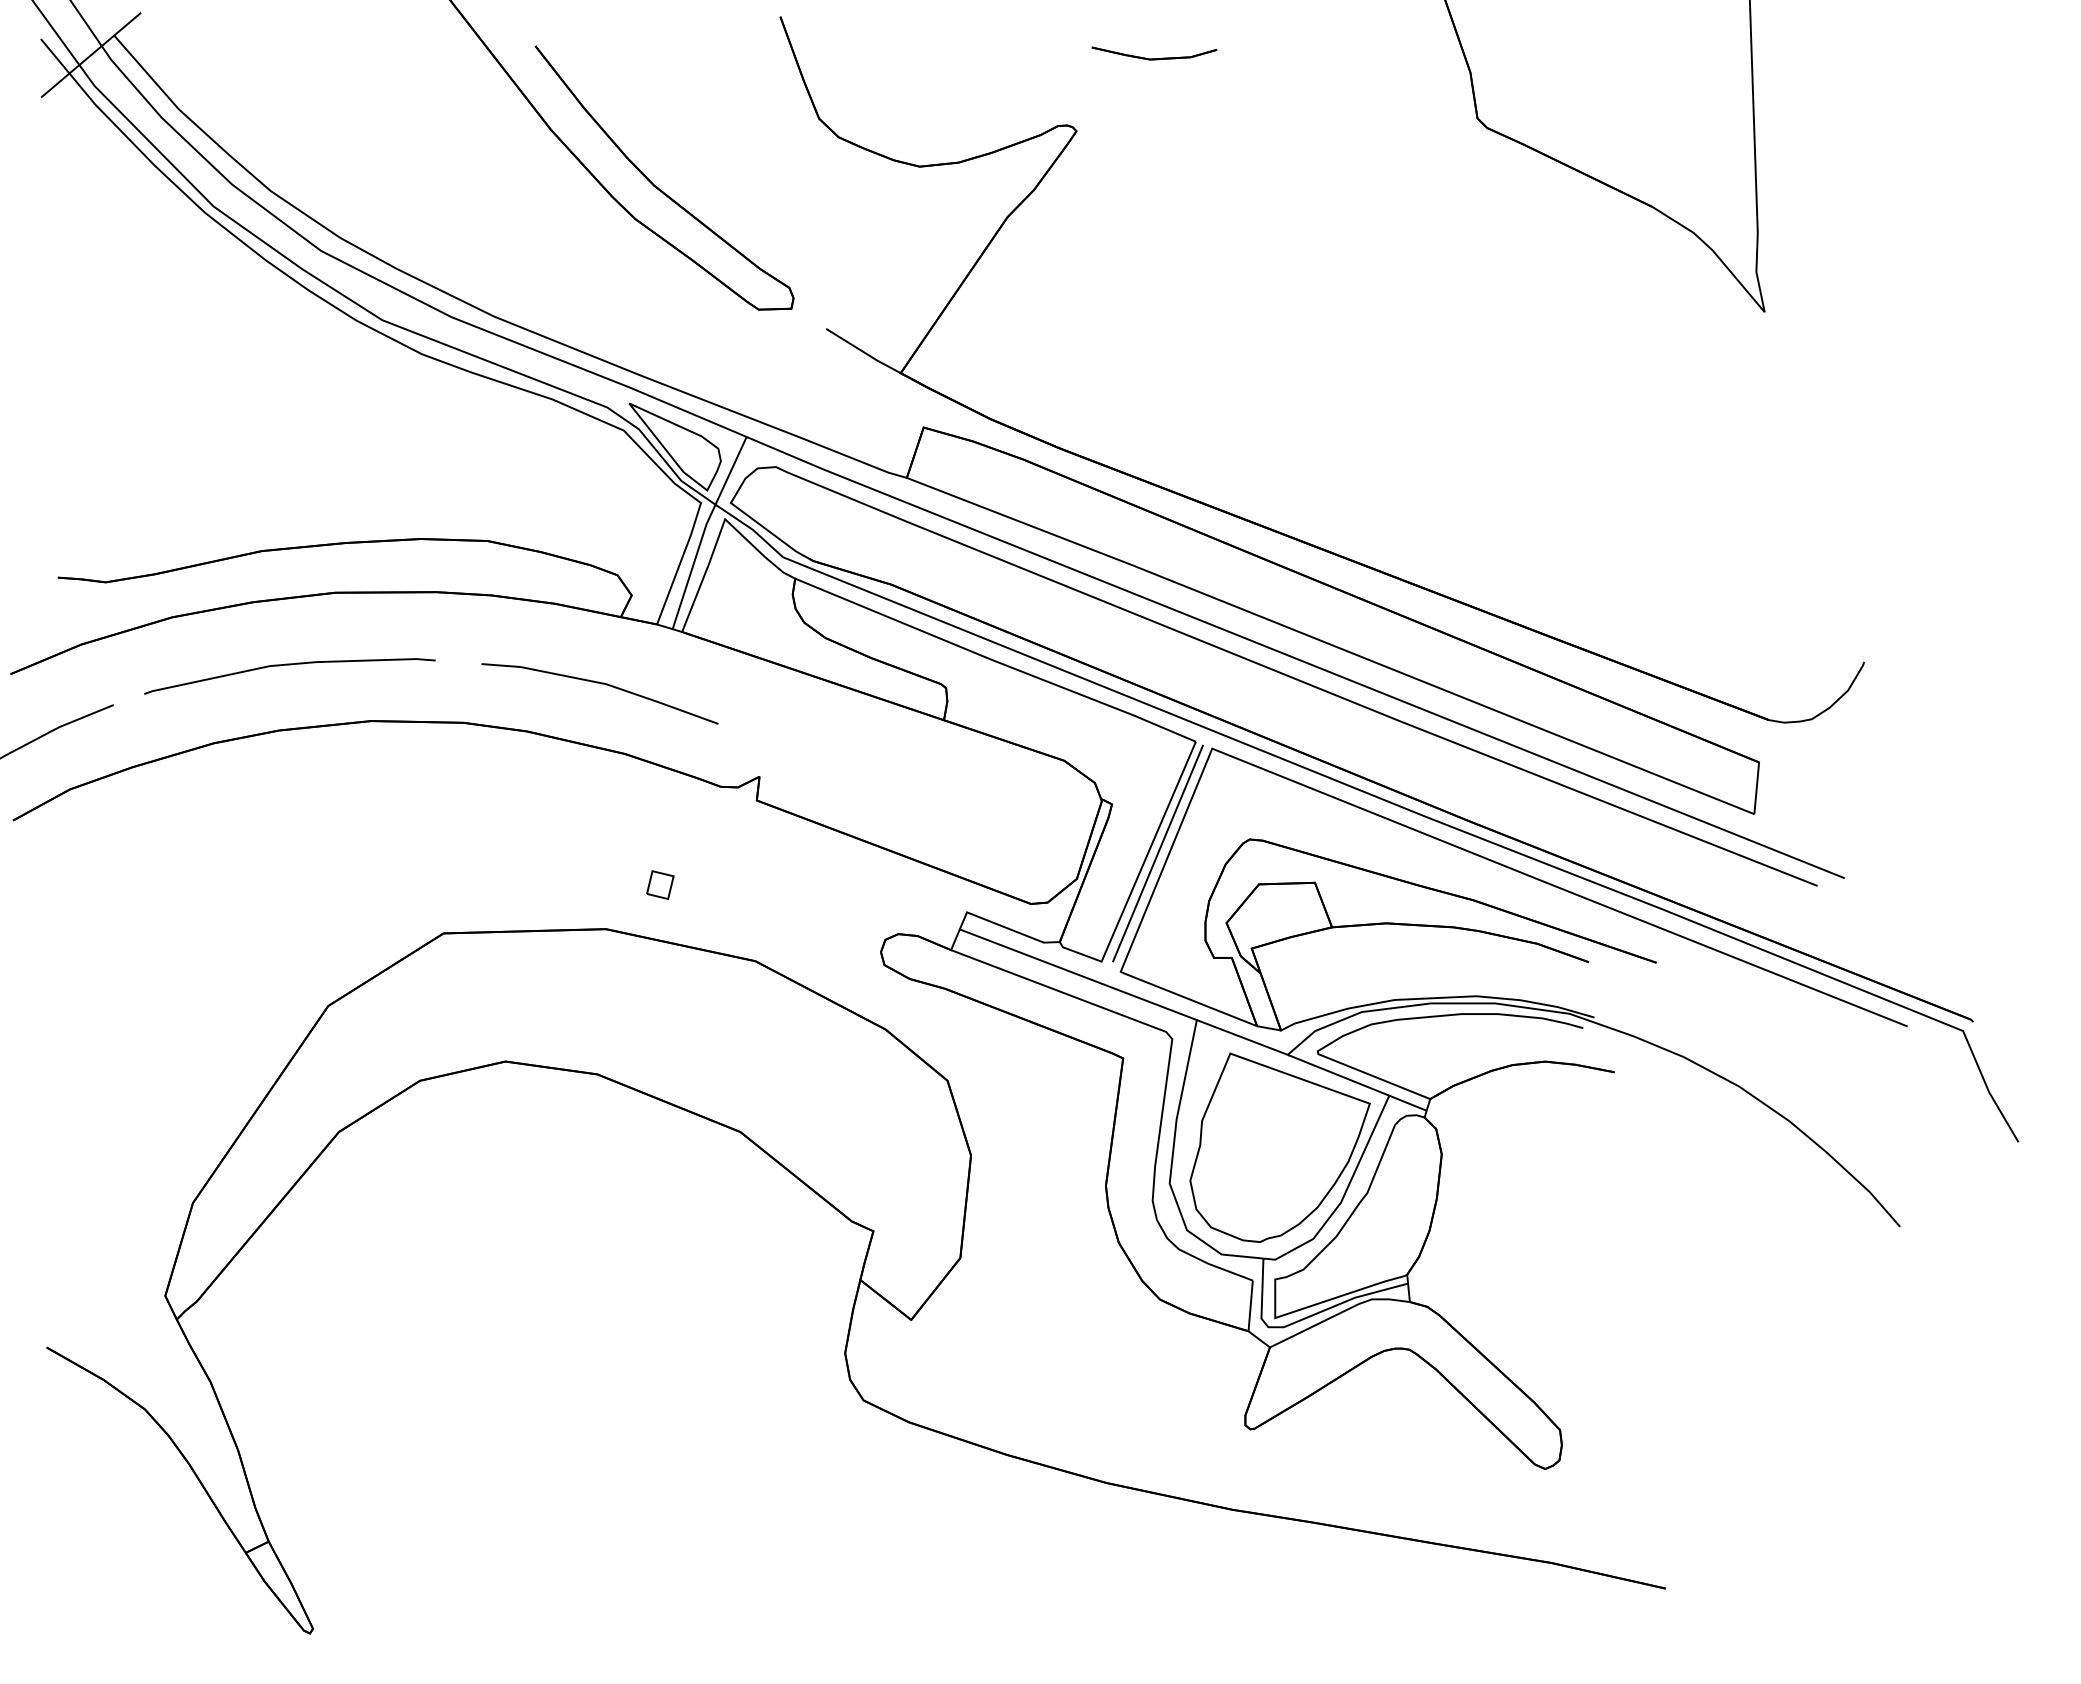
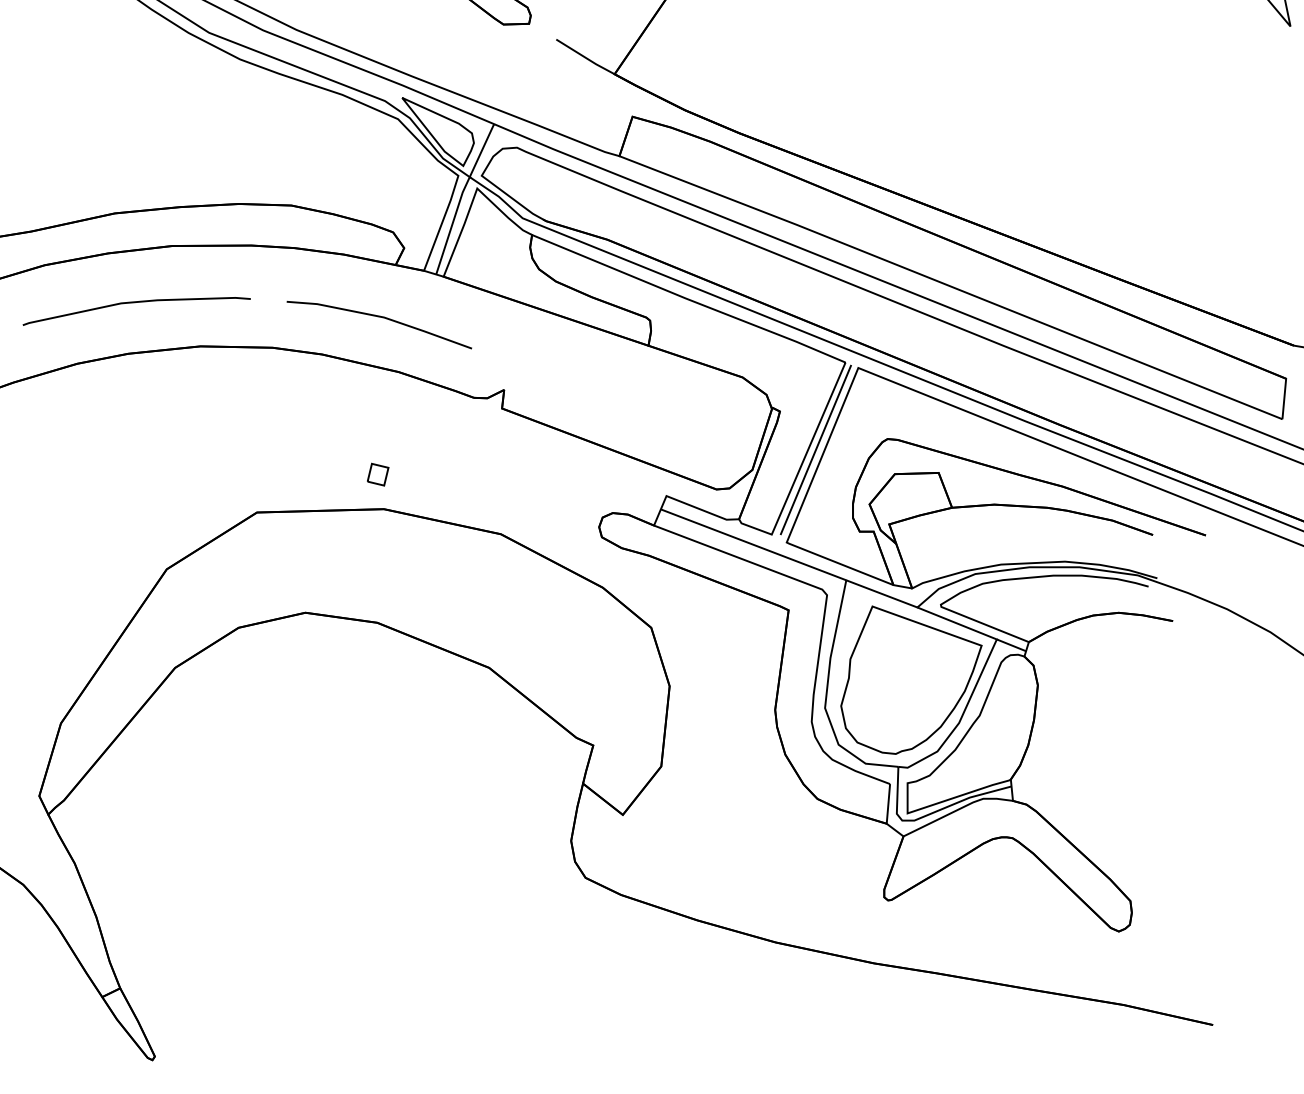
part: (660, 884) -> (378, 474), moved

